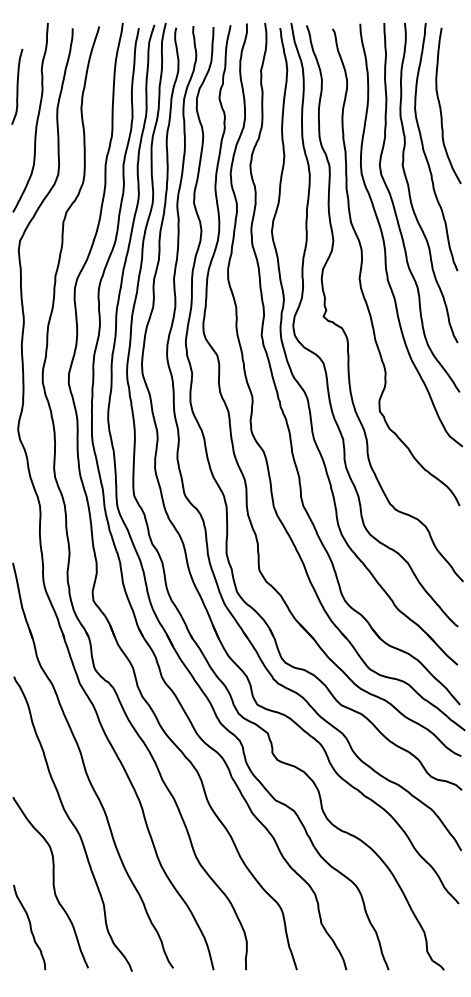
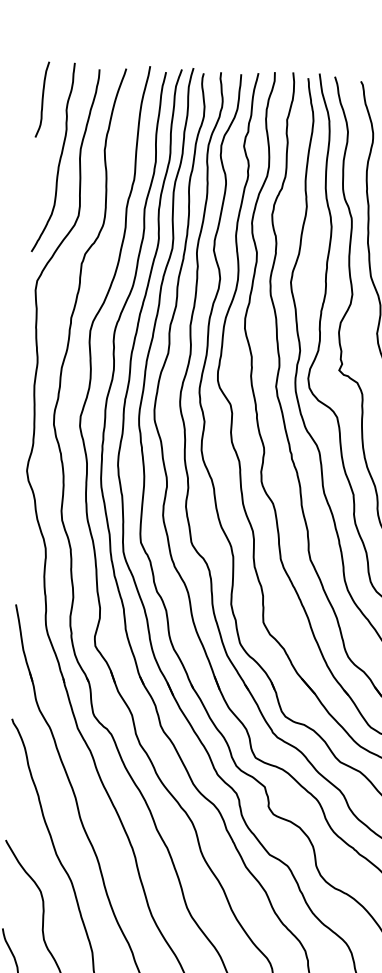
curve: (17, 86) -> (42, 99), moved

